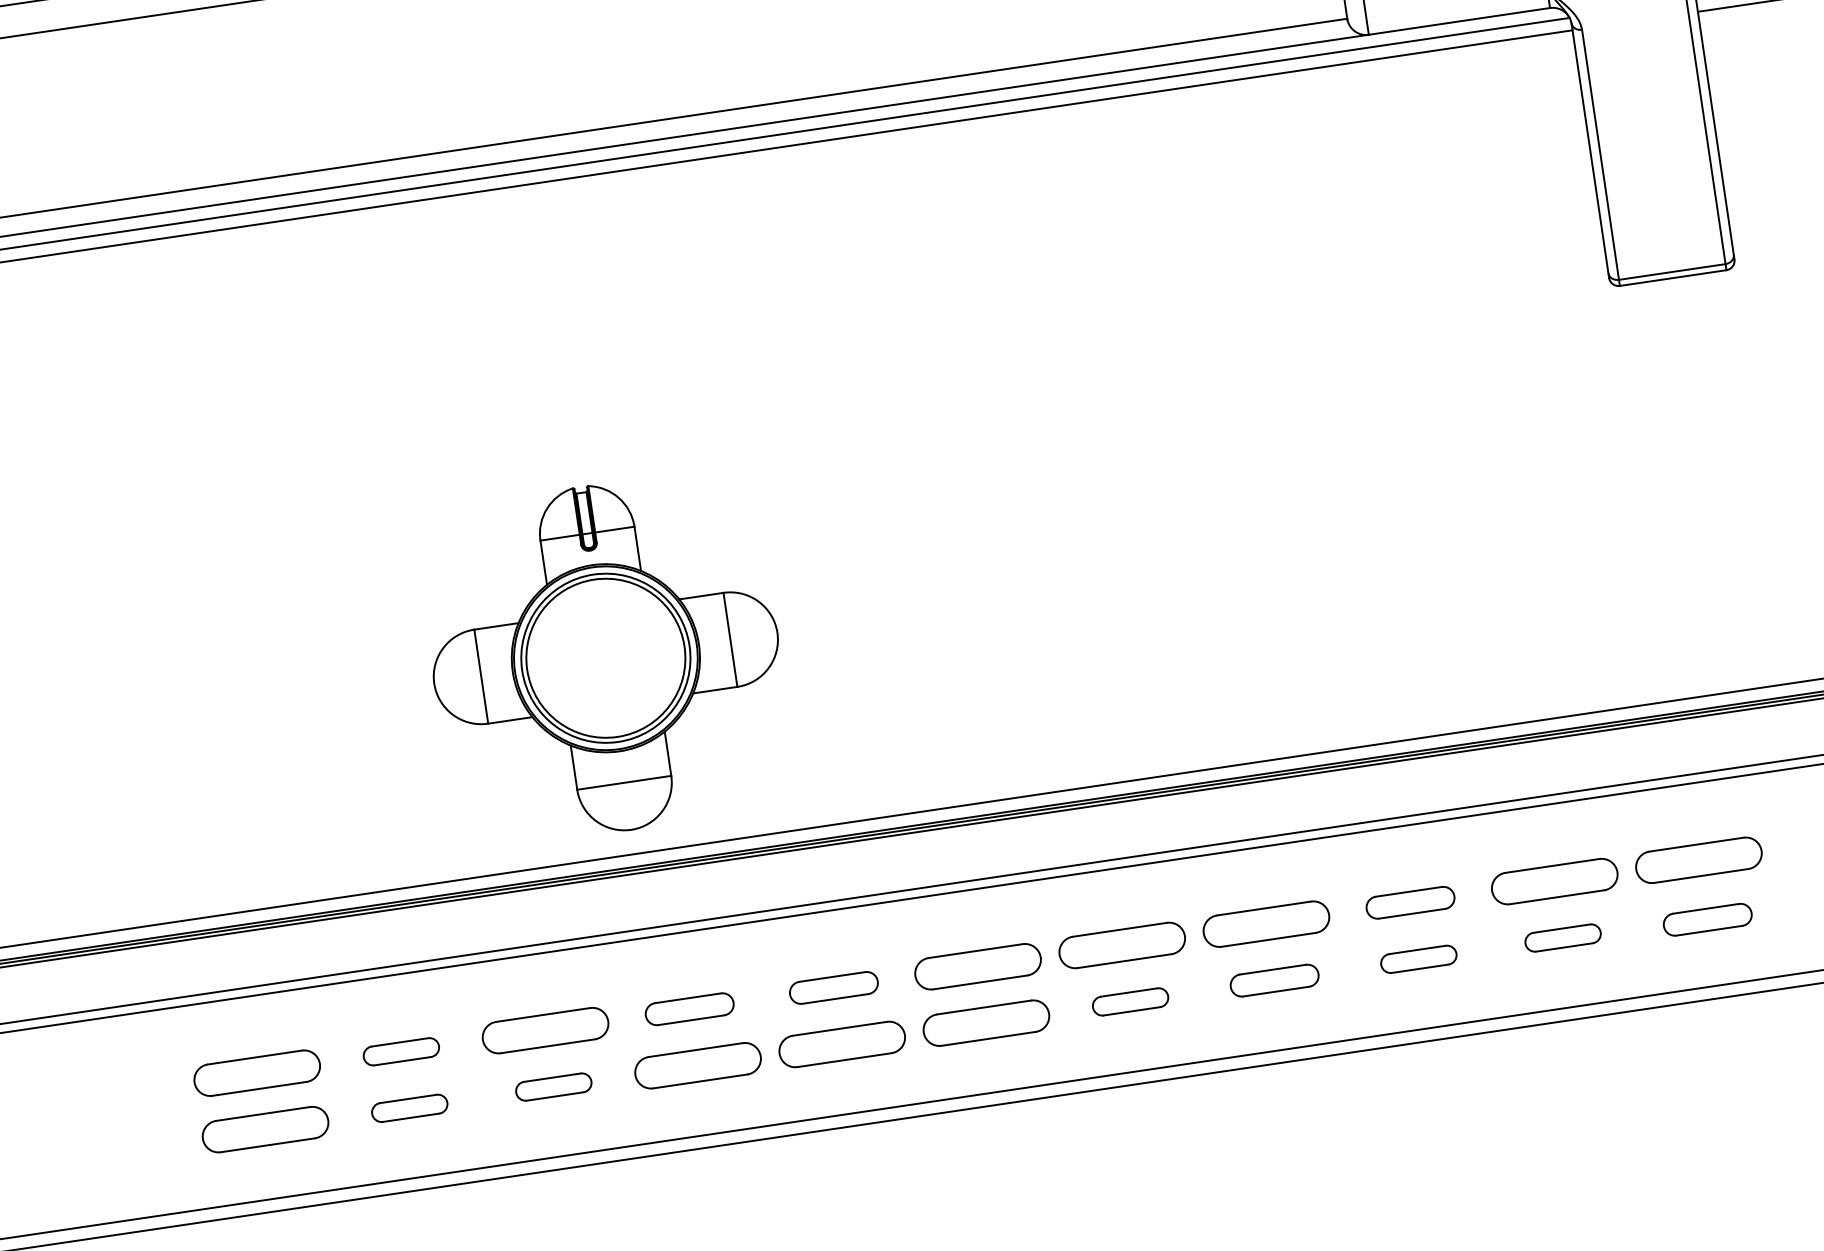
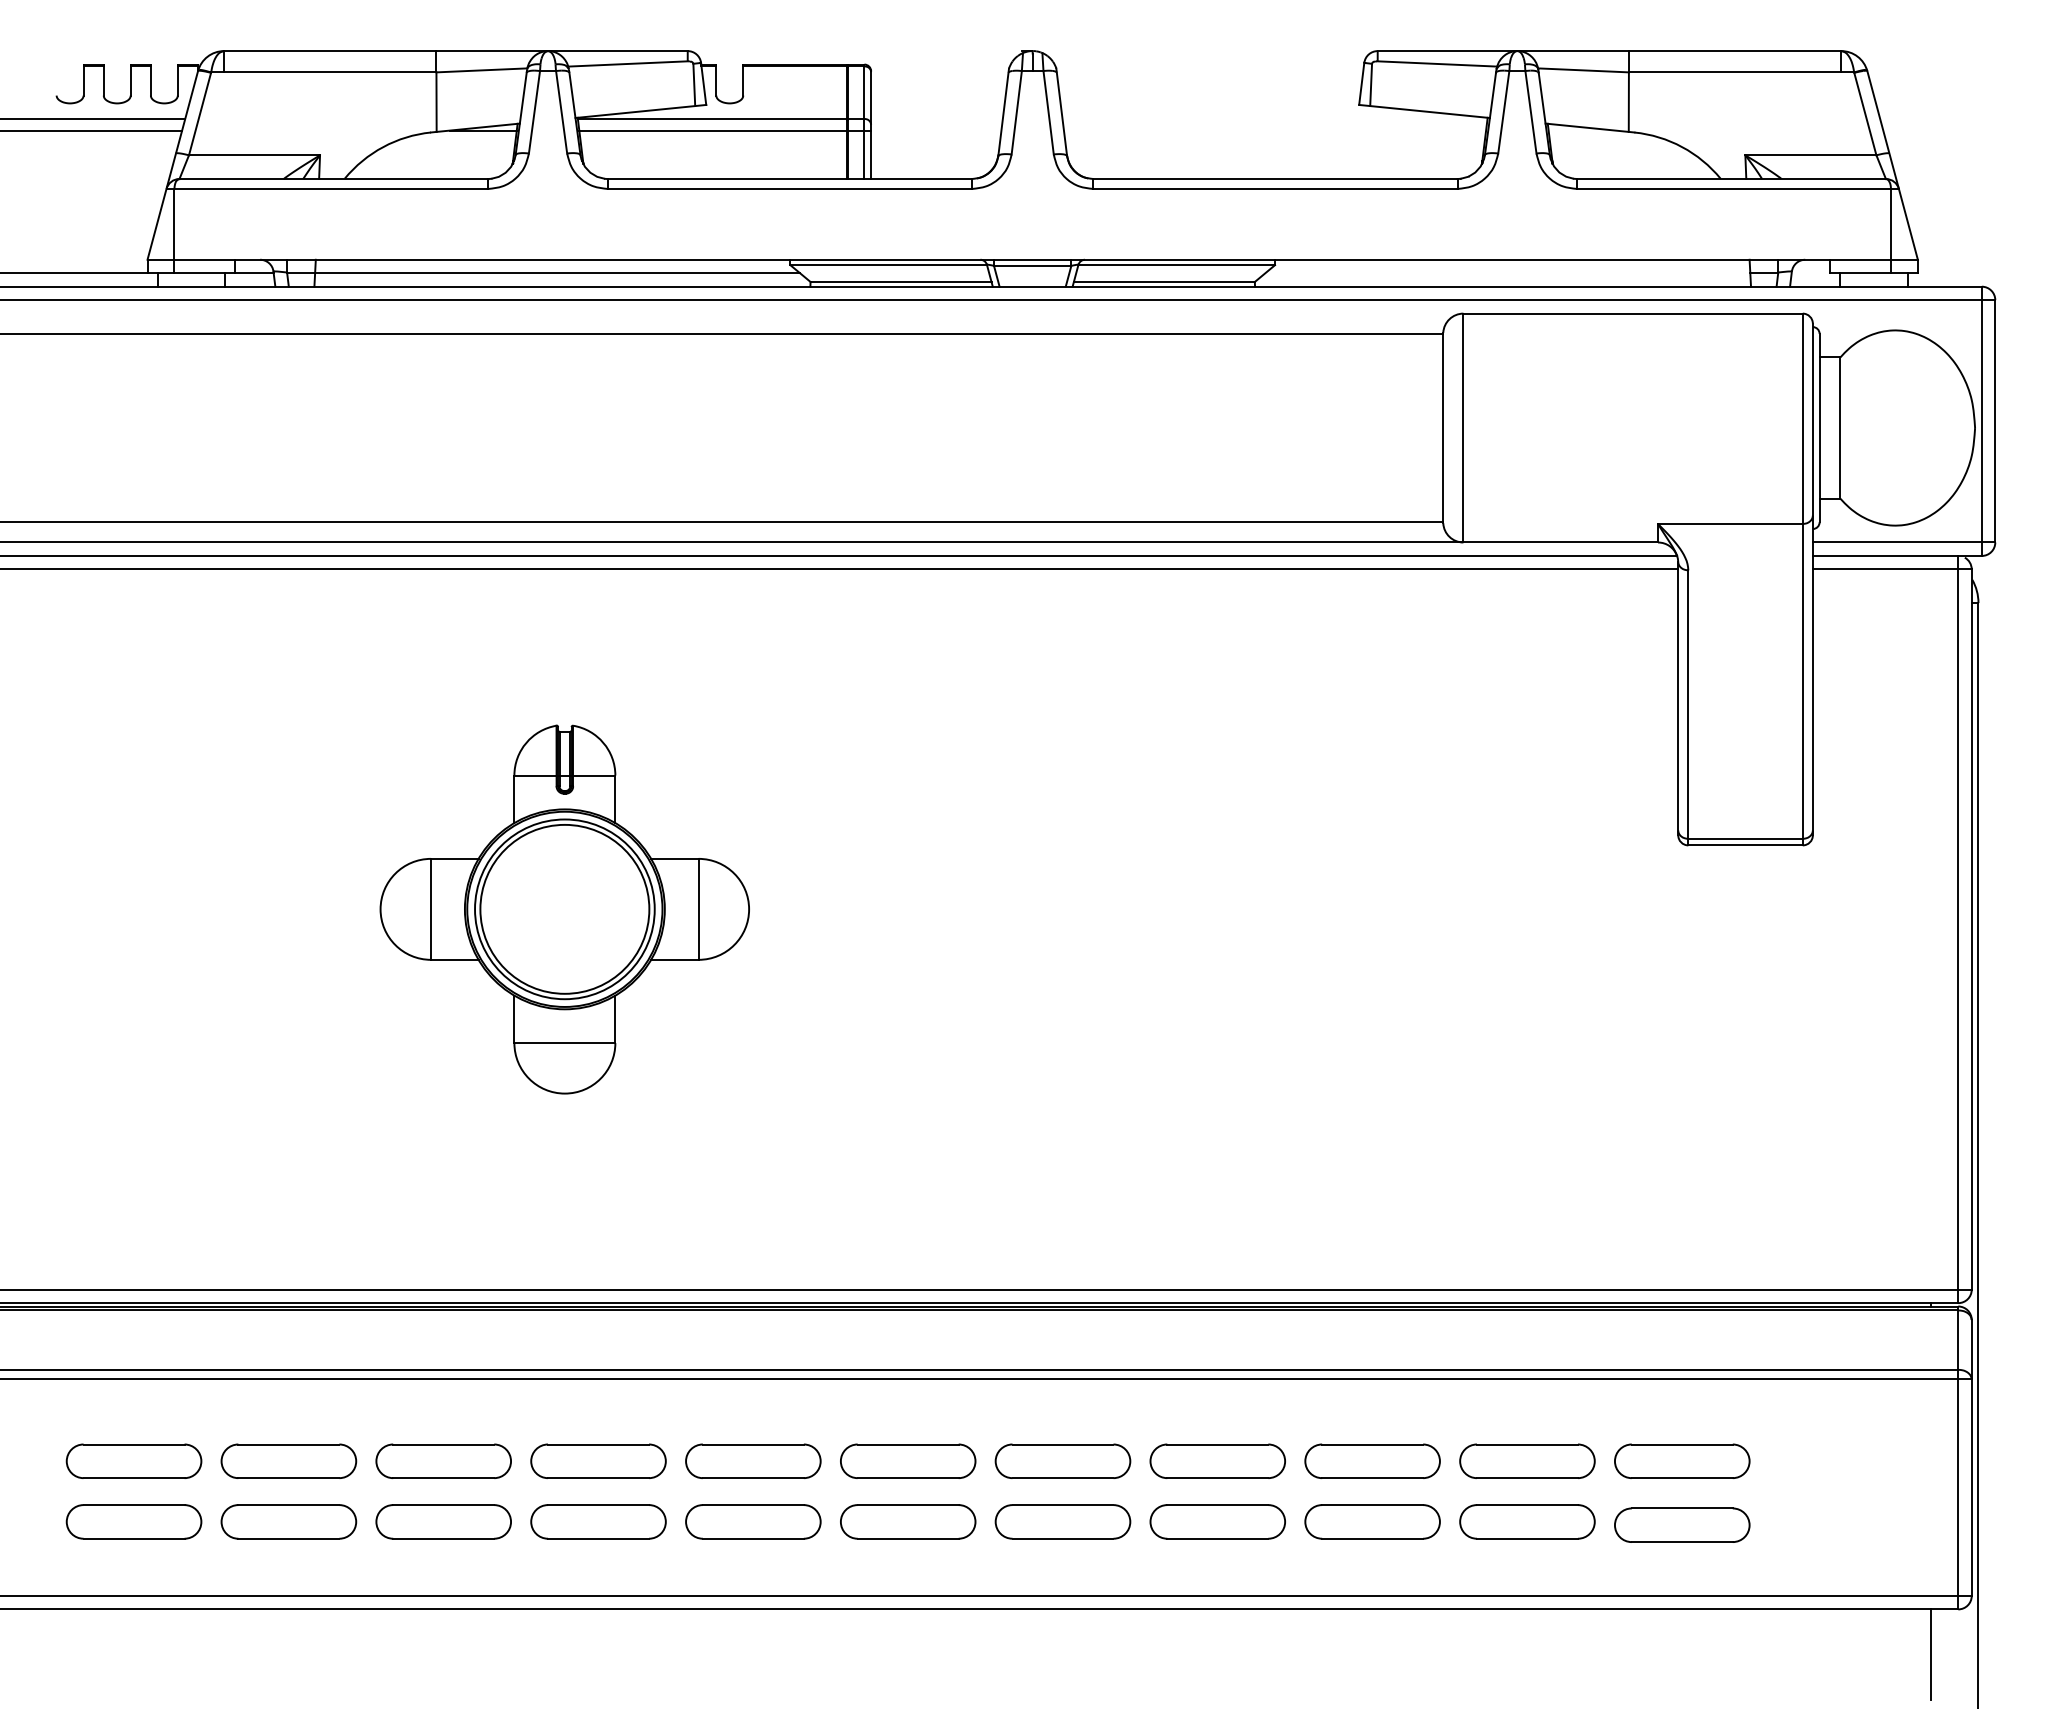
part: (605, 658) -> (564, 909), moved
part: (1410, 902) -> (1372, 1460), size x1.43
part: (1707, 919) -> (1682, 1524), size x1.43
part: (1563, 937) -> (1527, 1521), size x1.67
part: (1418, 958) -> (1372, 1521), size x1.67
part: (1274, 980) -> (1217, 1521), size x1.43
part: (833, 987) -> (753, 1460), size x1.43
part: (1130, 1001) -> (1062, 1521), size x1.67
part: (689, 1008) -> (598, 1460), size x1.43
part: (400, 1051) -> (288, 1460), size x1.67
part: (553, 1086) -> (443, 1521), size x1.67
part: (409, 1108) -> (288, 1521), size x1.67

